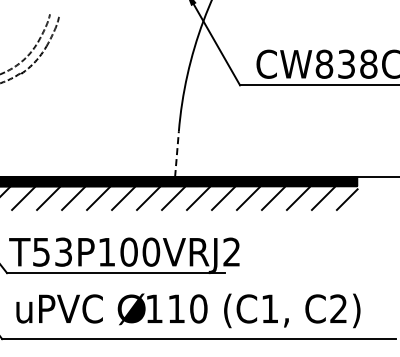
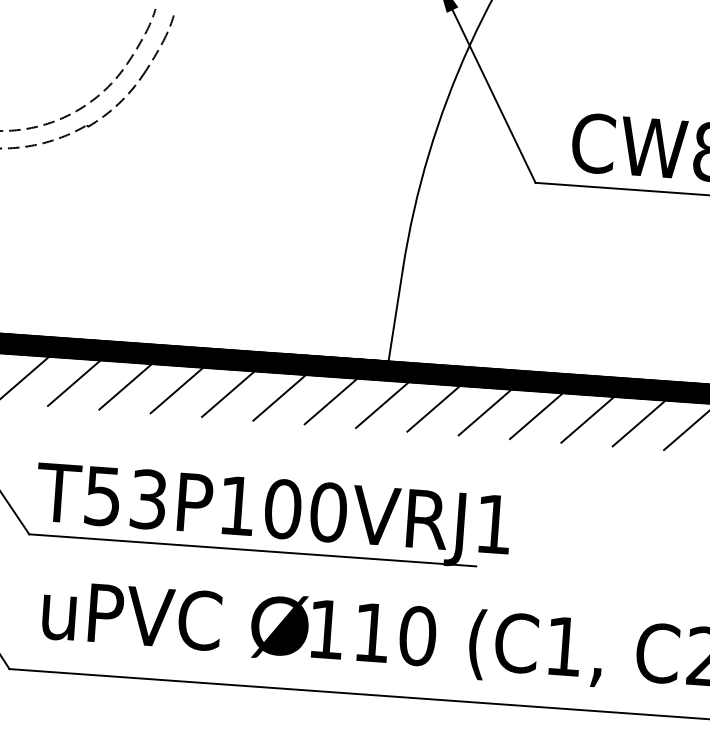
line: (176, 154) -> (394, 315), dashed -> solid
text: (231, 251) -> (493, 522), T53P100VRJ2 -> T53P100VRJ1

